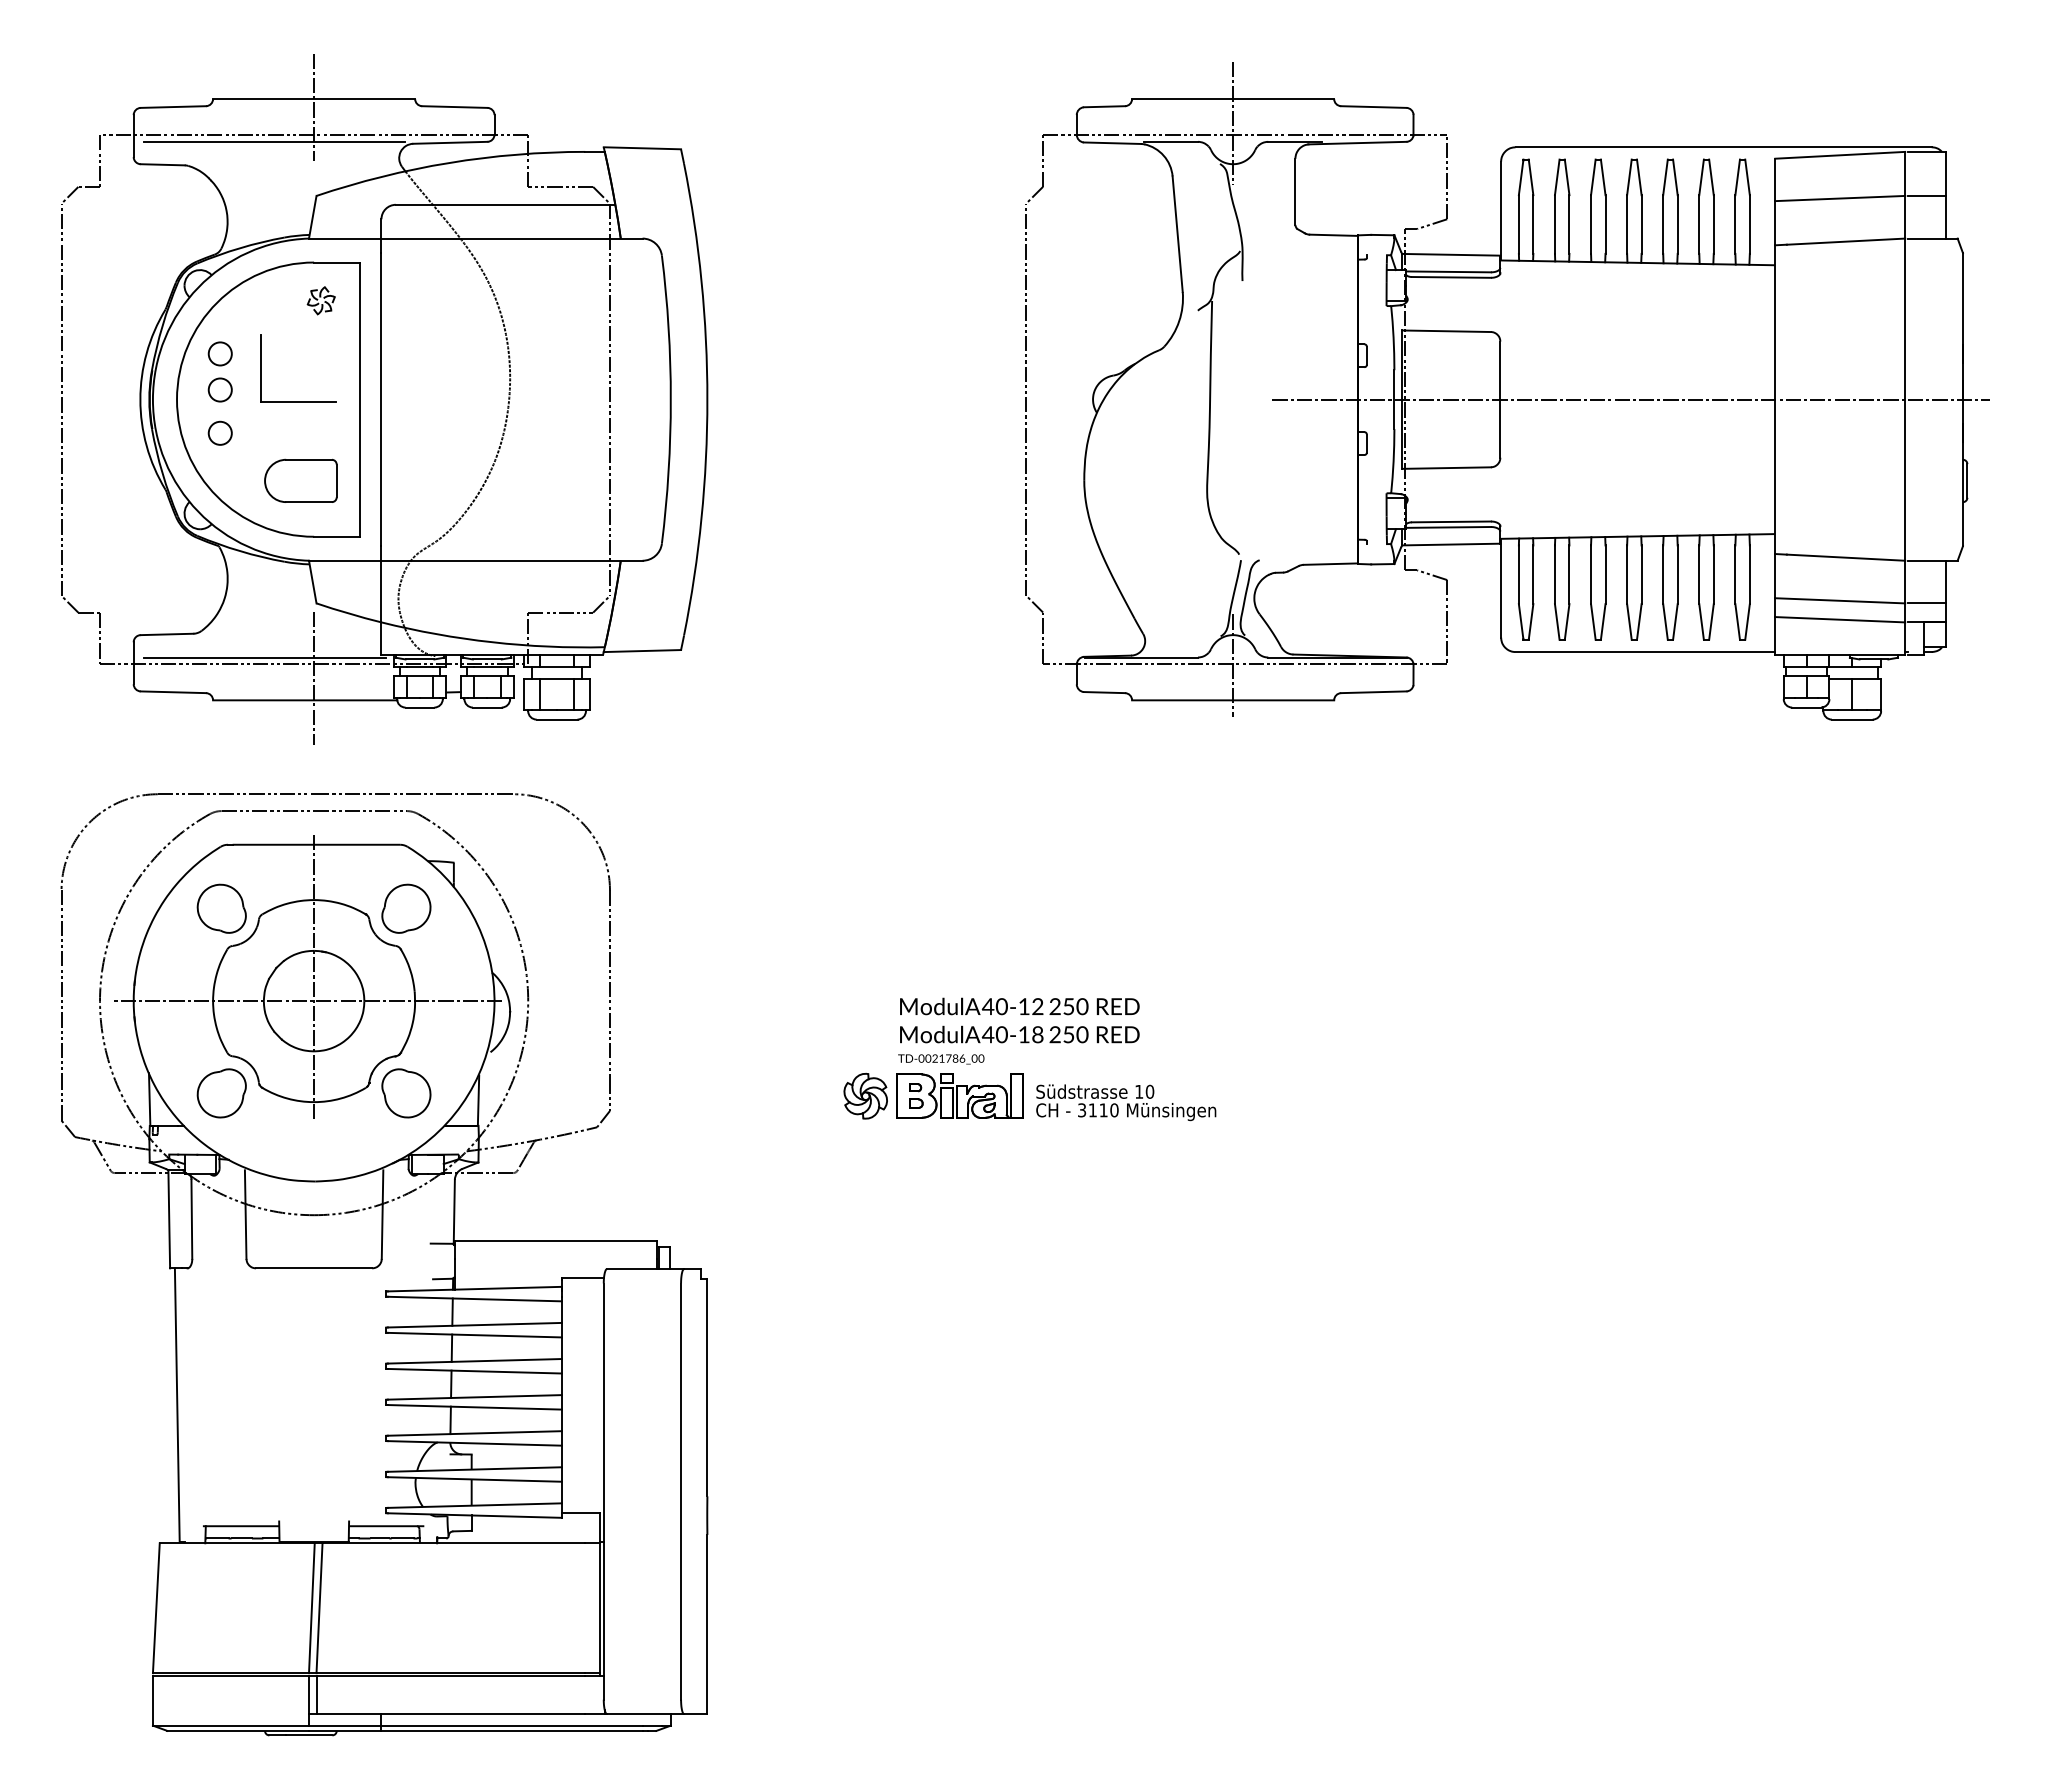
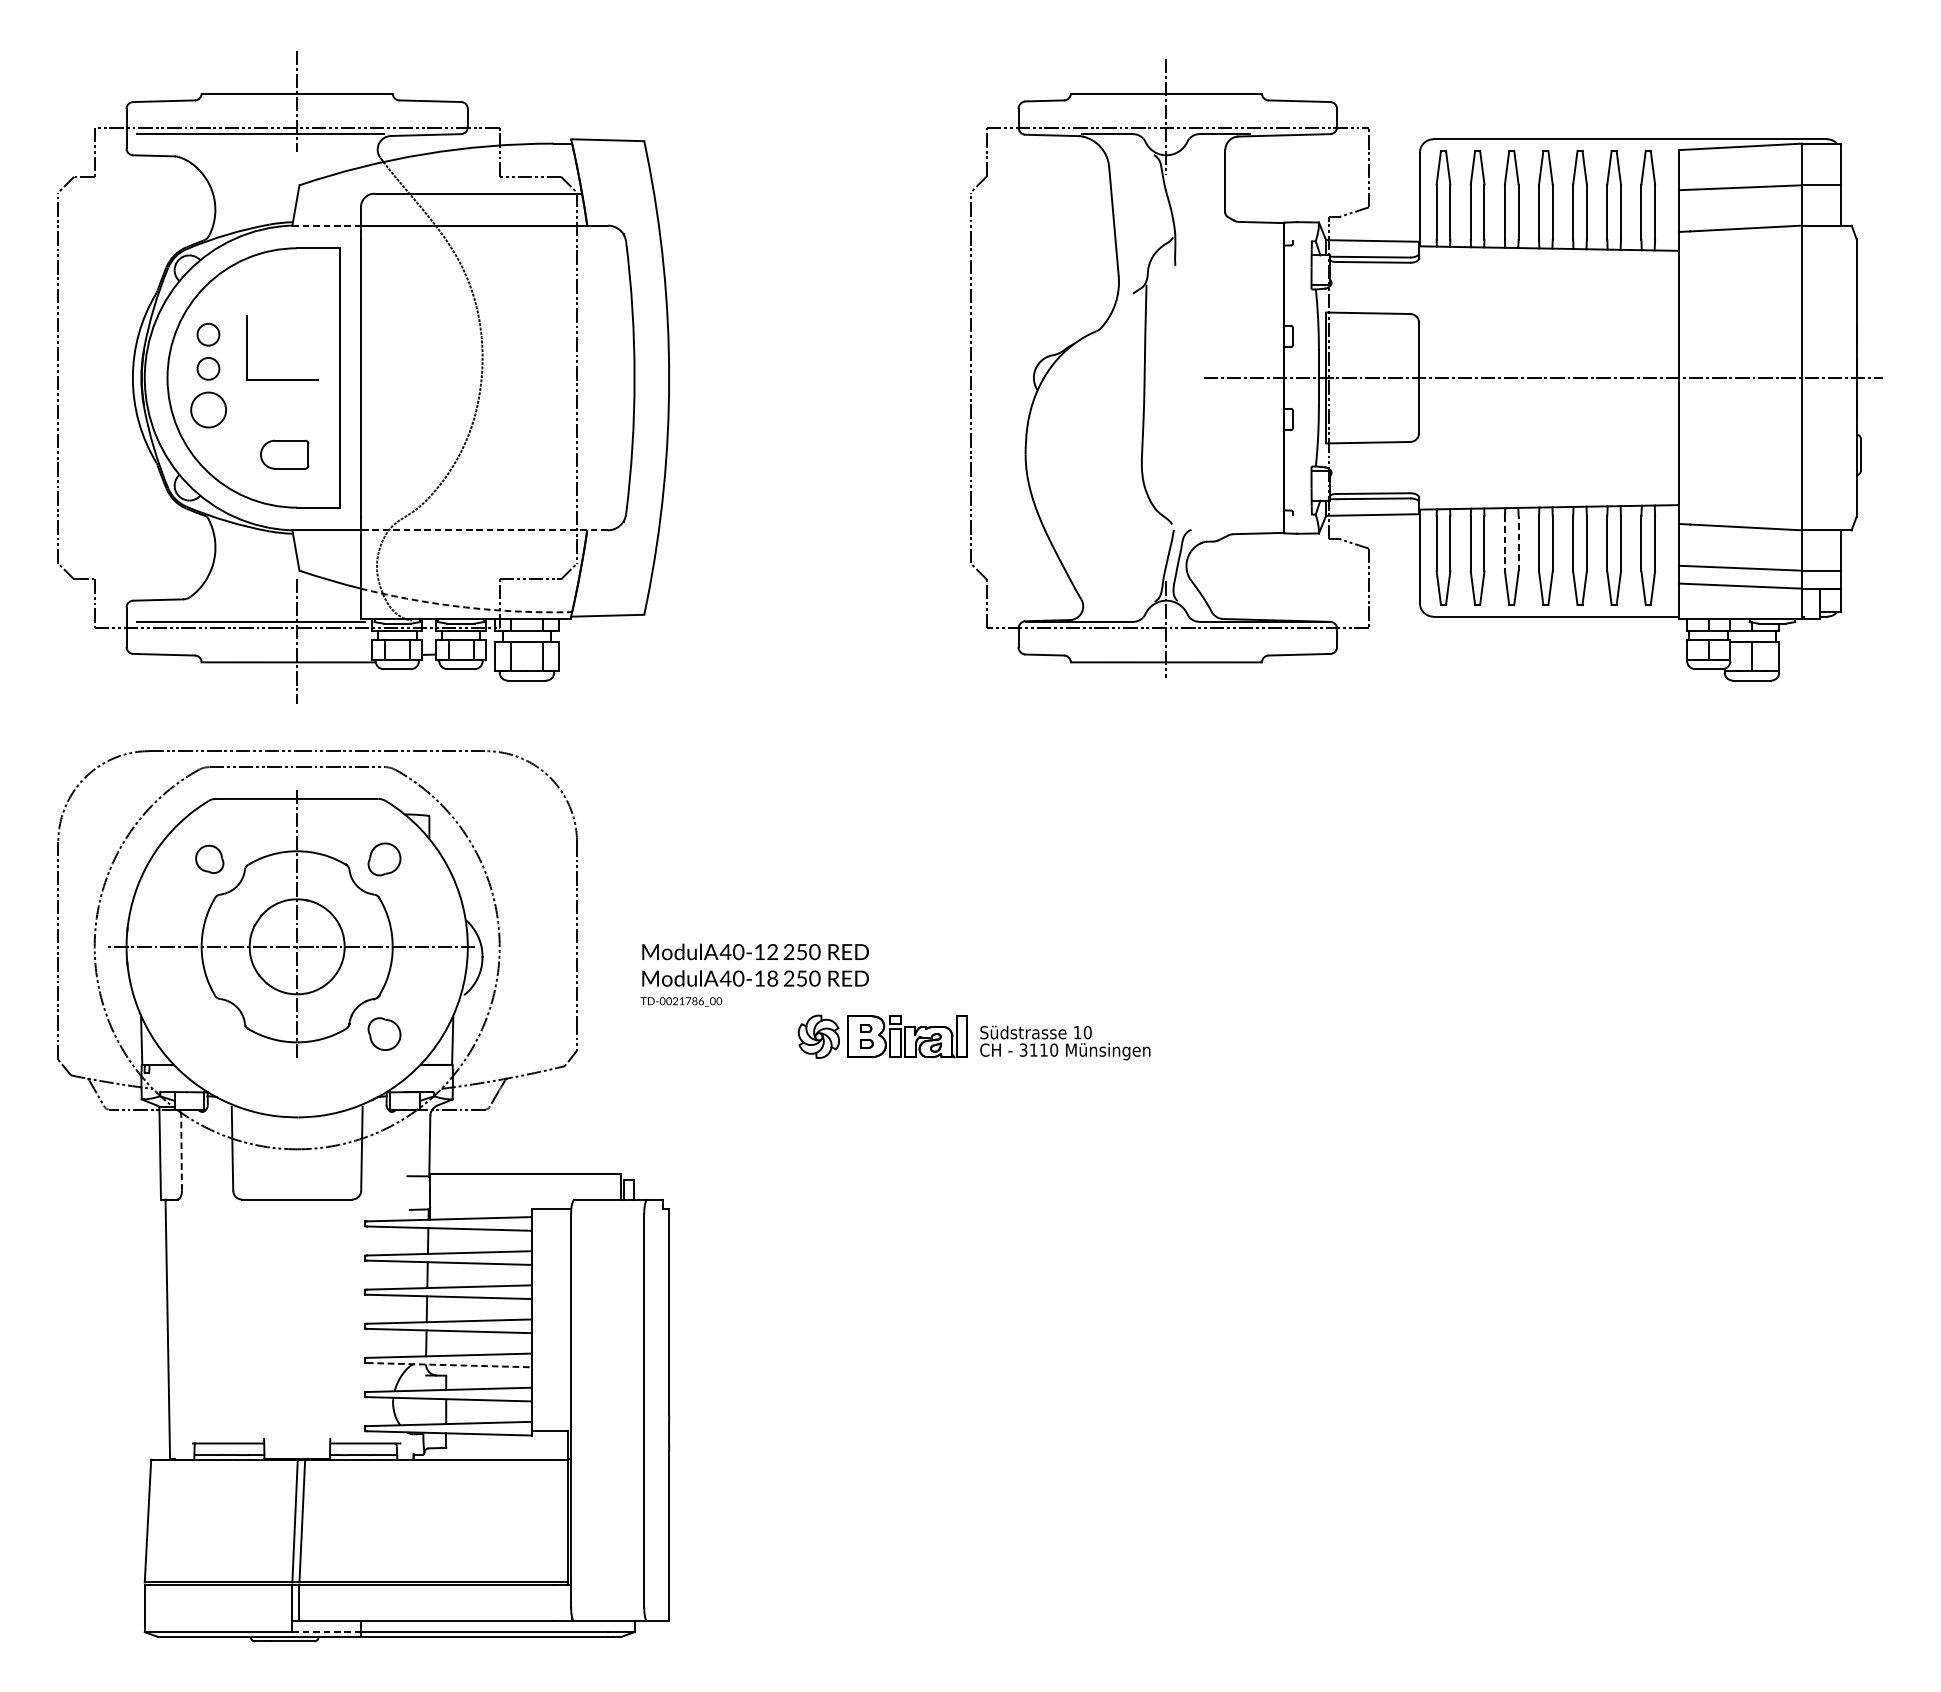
line: (345, 238) -> (326, 225), solid -> dashed
part: (320, 300) -> (303, 284), removed
circle: (219, 432) -> (207, 409), size x1.6
part: (300, 480) -> (284, 454), size x0.7
line: (512, 560) -> (484, 530), solid -> dashed
line: (1605, 574) -> (1518, 543), solid -> dashed
line: (1591, 575) -> (1505, 544), solid -> dashed
arc: (492, 642) -> (465, 607), solid -> dashed
part: (221, 908) -> (209, 859), size x0.6
part: (406, 908) -> (384, 859), size x0.7
text: (1018, 1030) -> (754, 974), moved
part: (221, 1093) -> (209, 1034), removed
part: (406, 1093) -> (384, 1034), size x0.7
line: (191, 1219) -> (181, 1153), solid -> dashed
line: (475, 1443) -> (449, 1365), solid -> dashed
line: (345, 1725) -> (326, 1631), solid -> dashed

